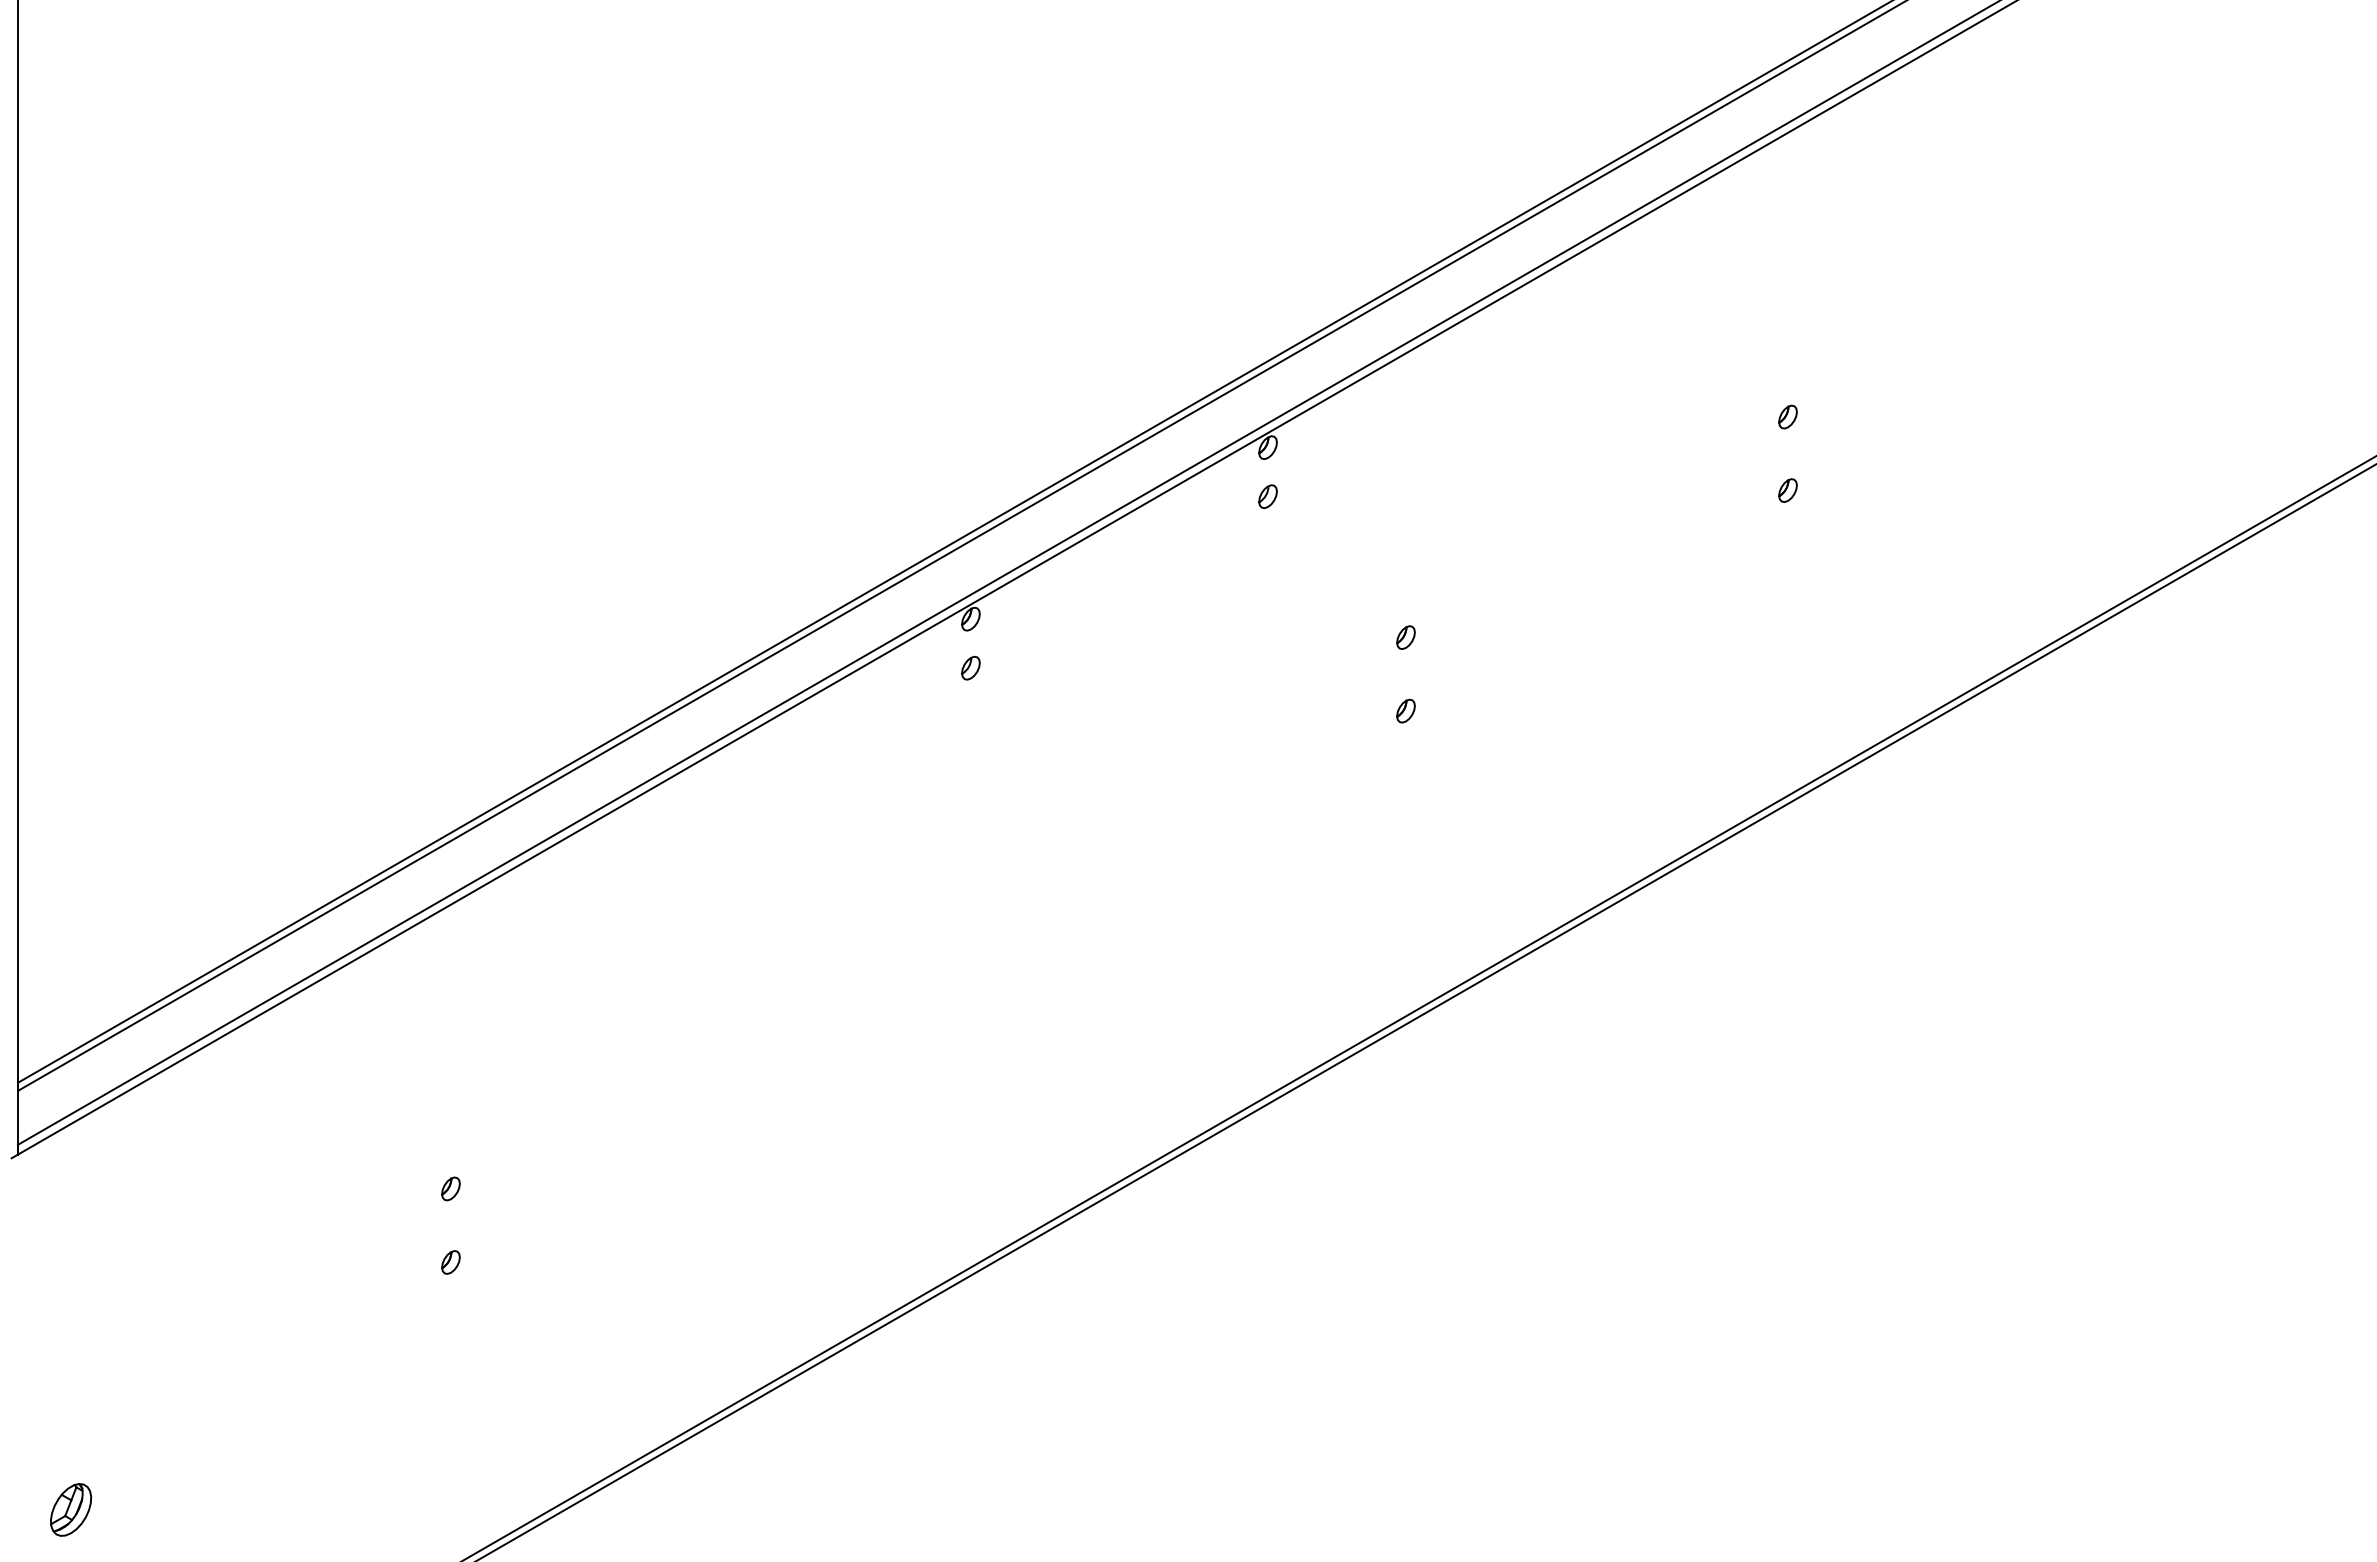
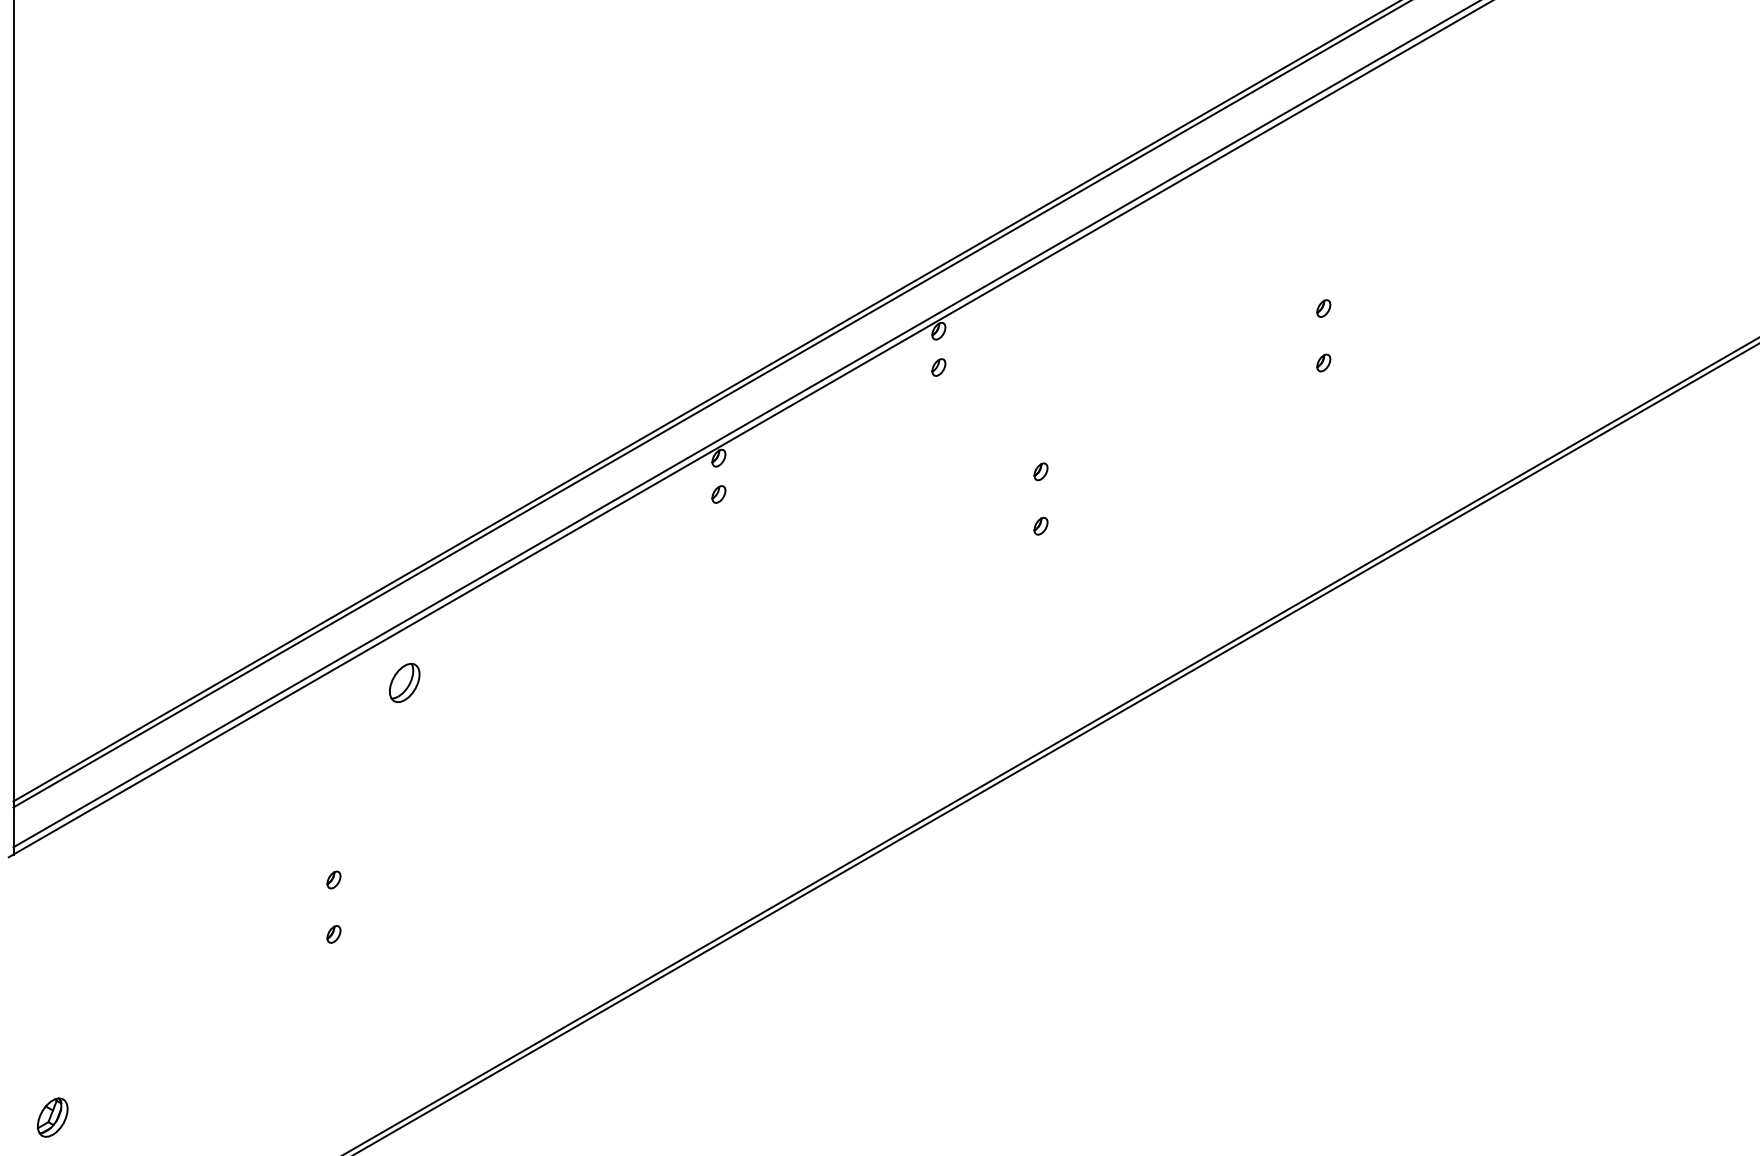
part: (546, 922) -> (404, 682), added

